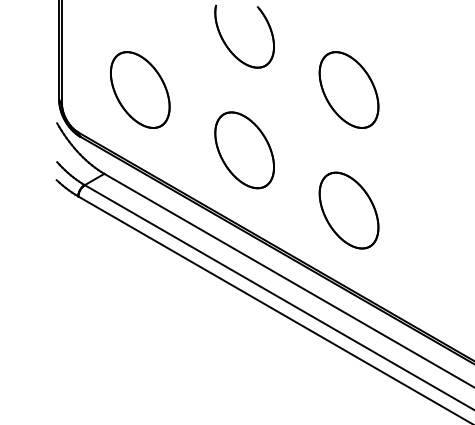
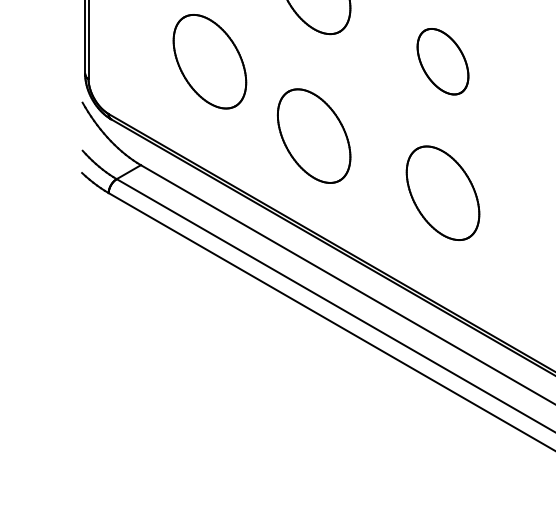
part: (140, 89) -> (210, 61), moved
part: (348, 89) -> (442, 61), size x0.7
part: (348, 210) -> (442, 193), moved

